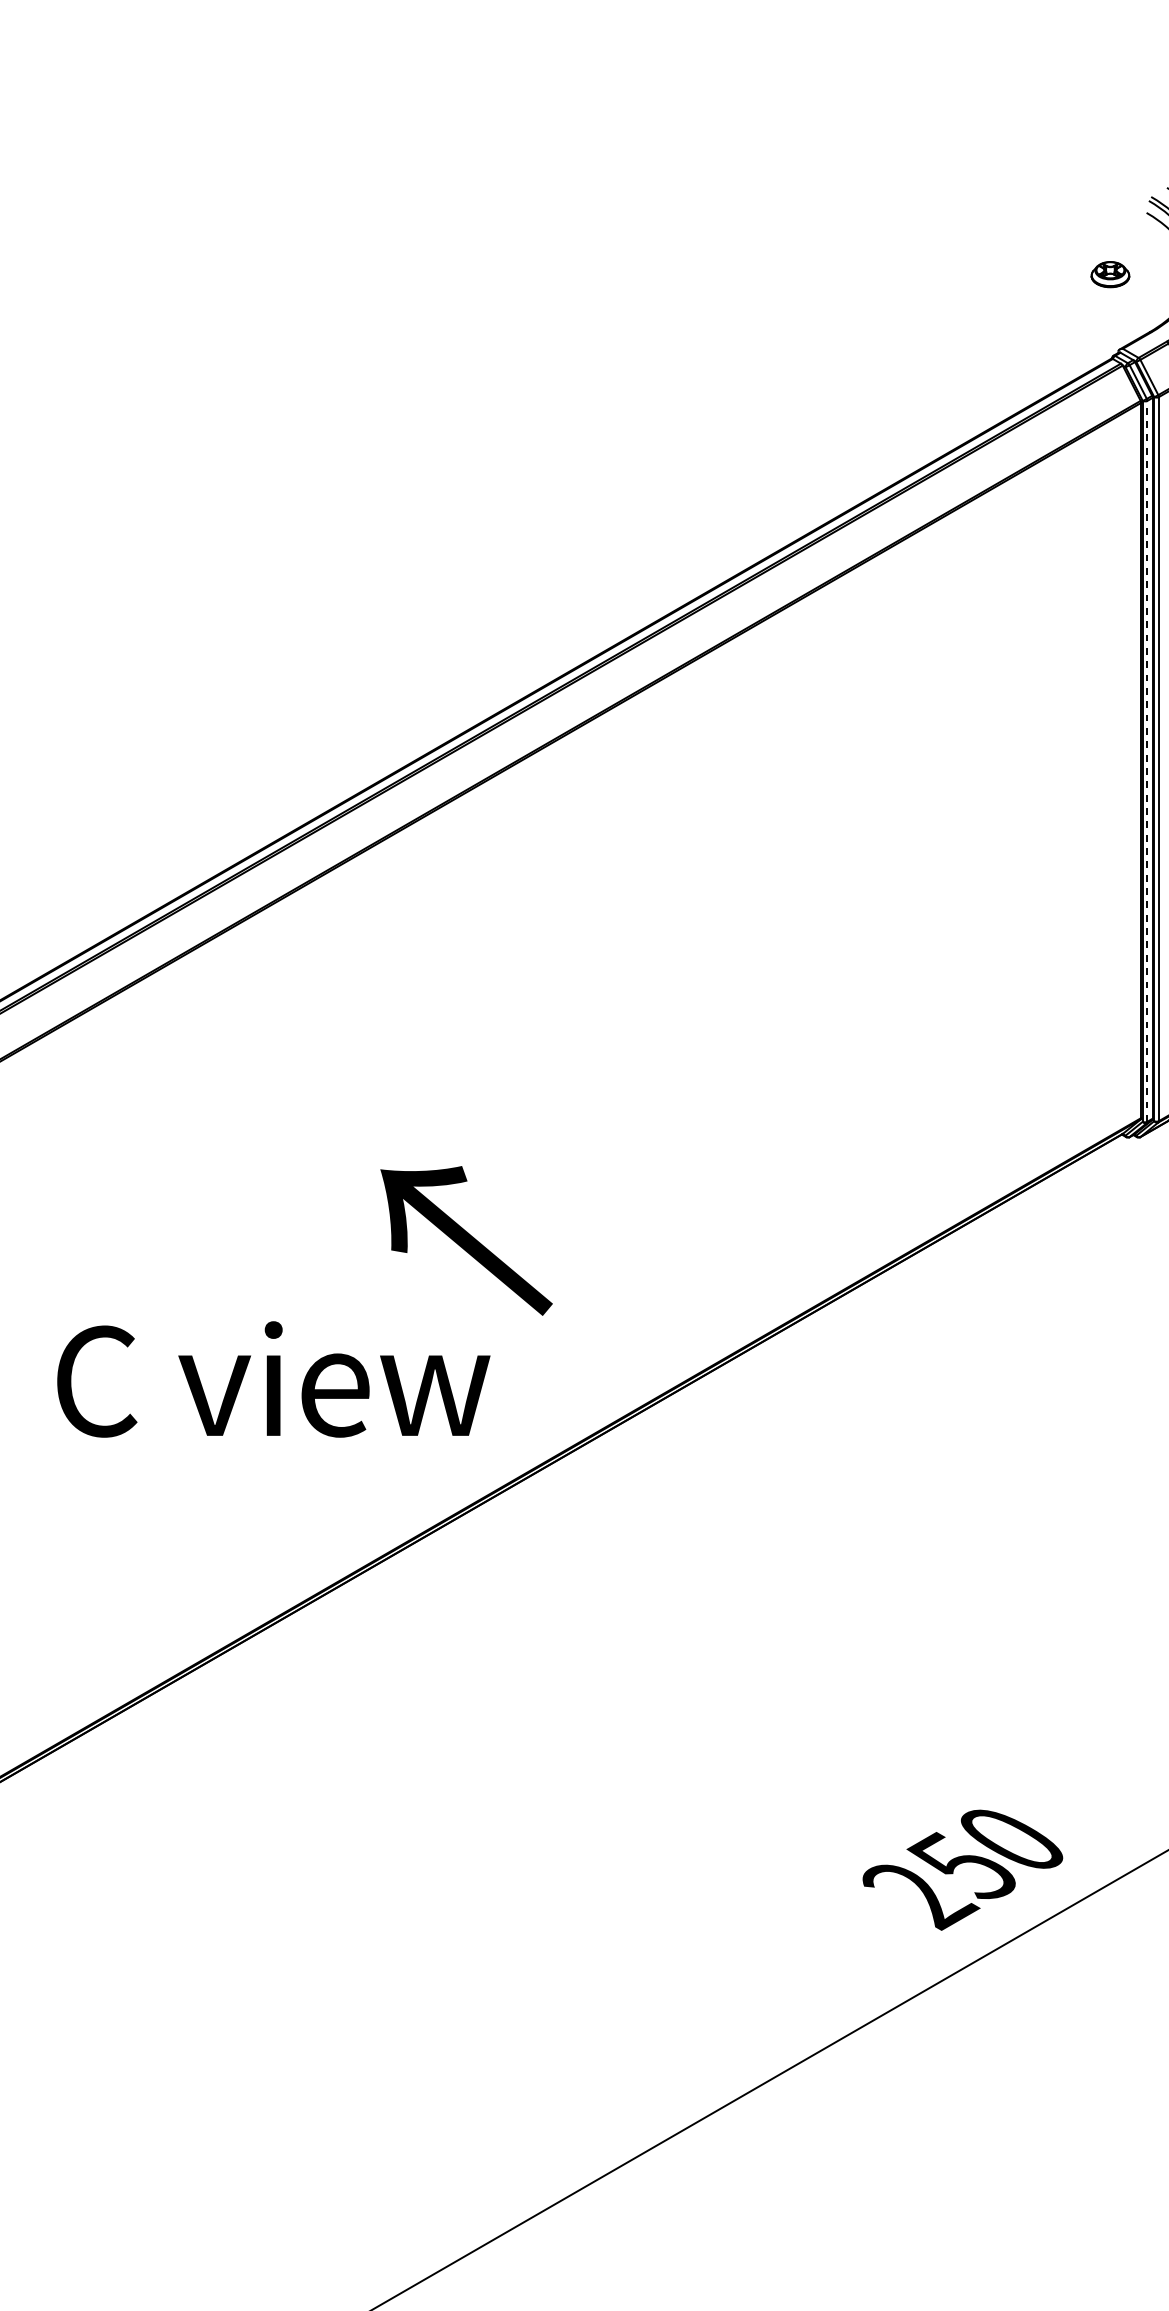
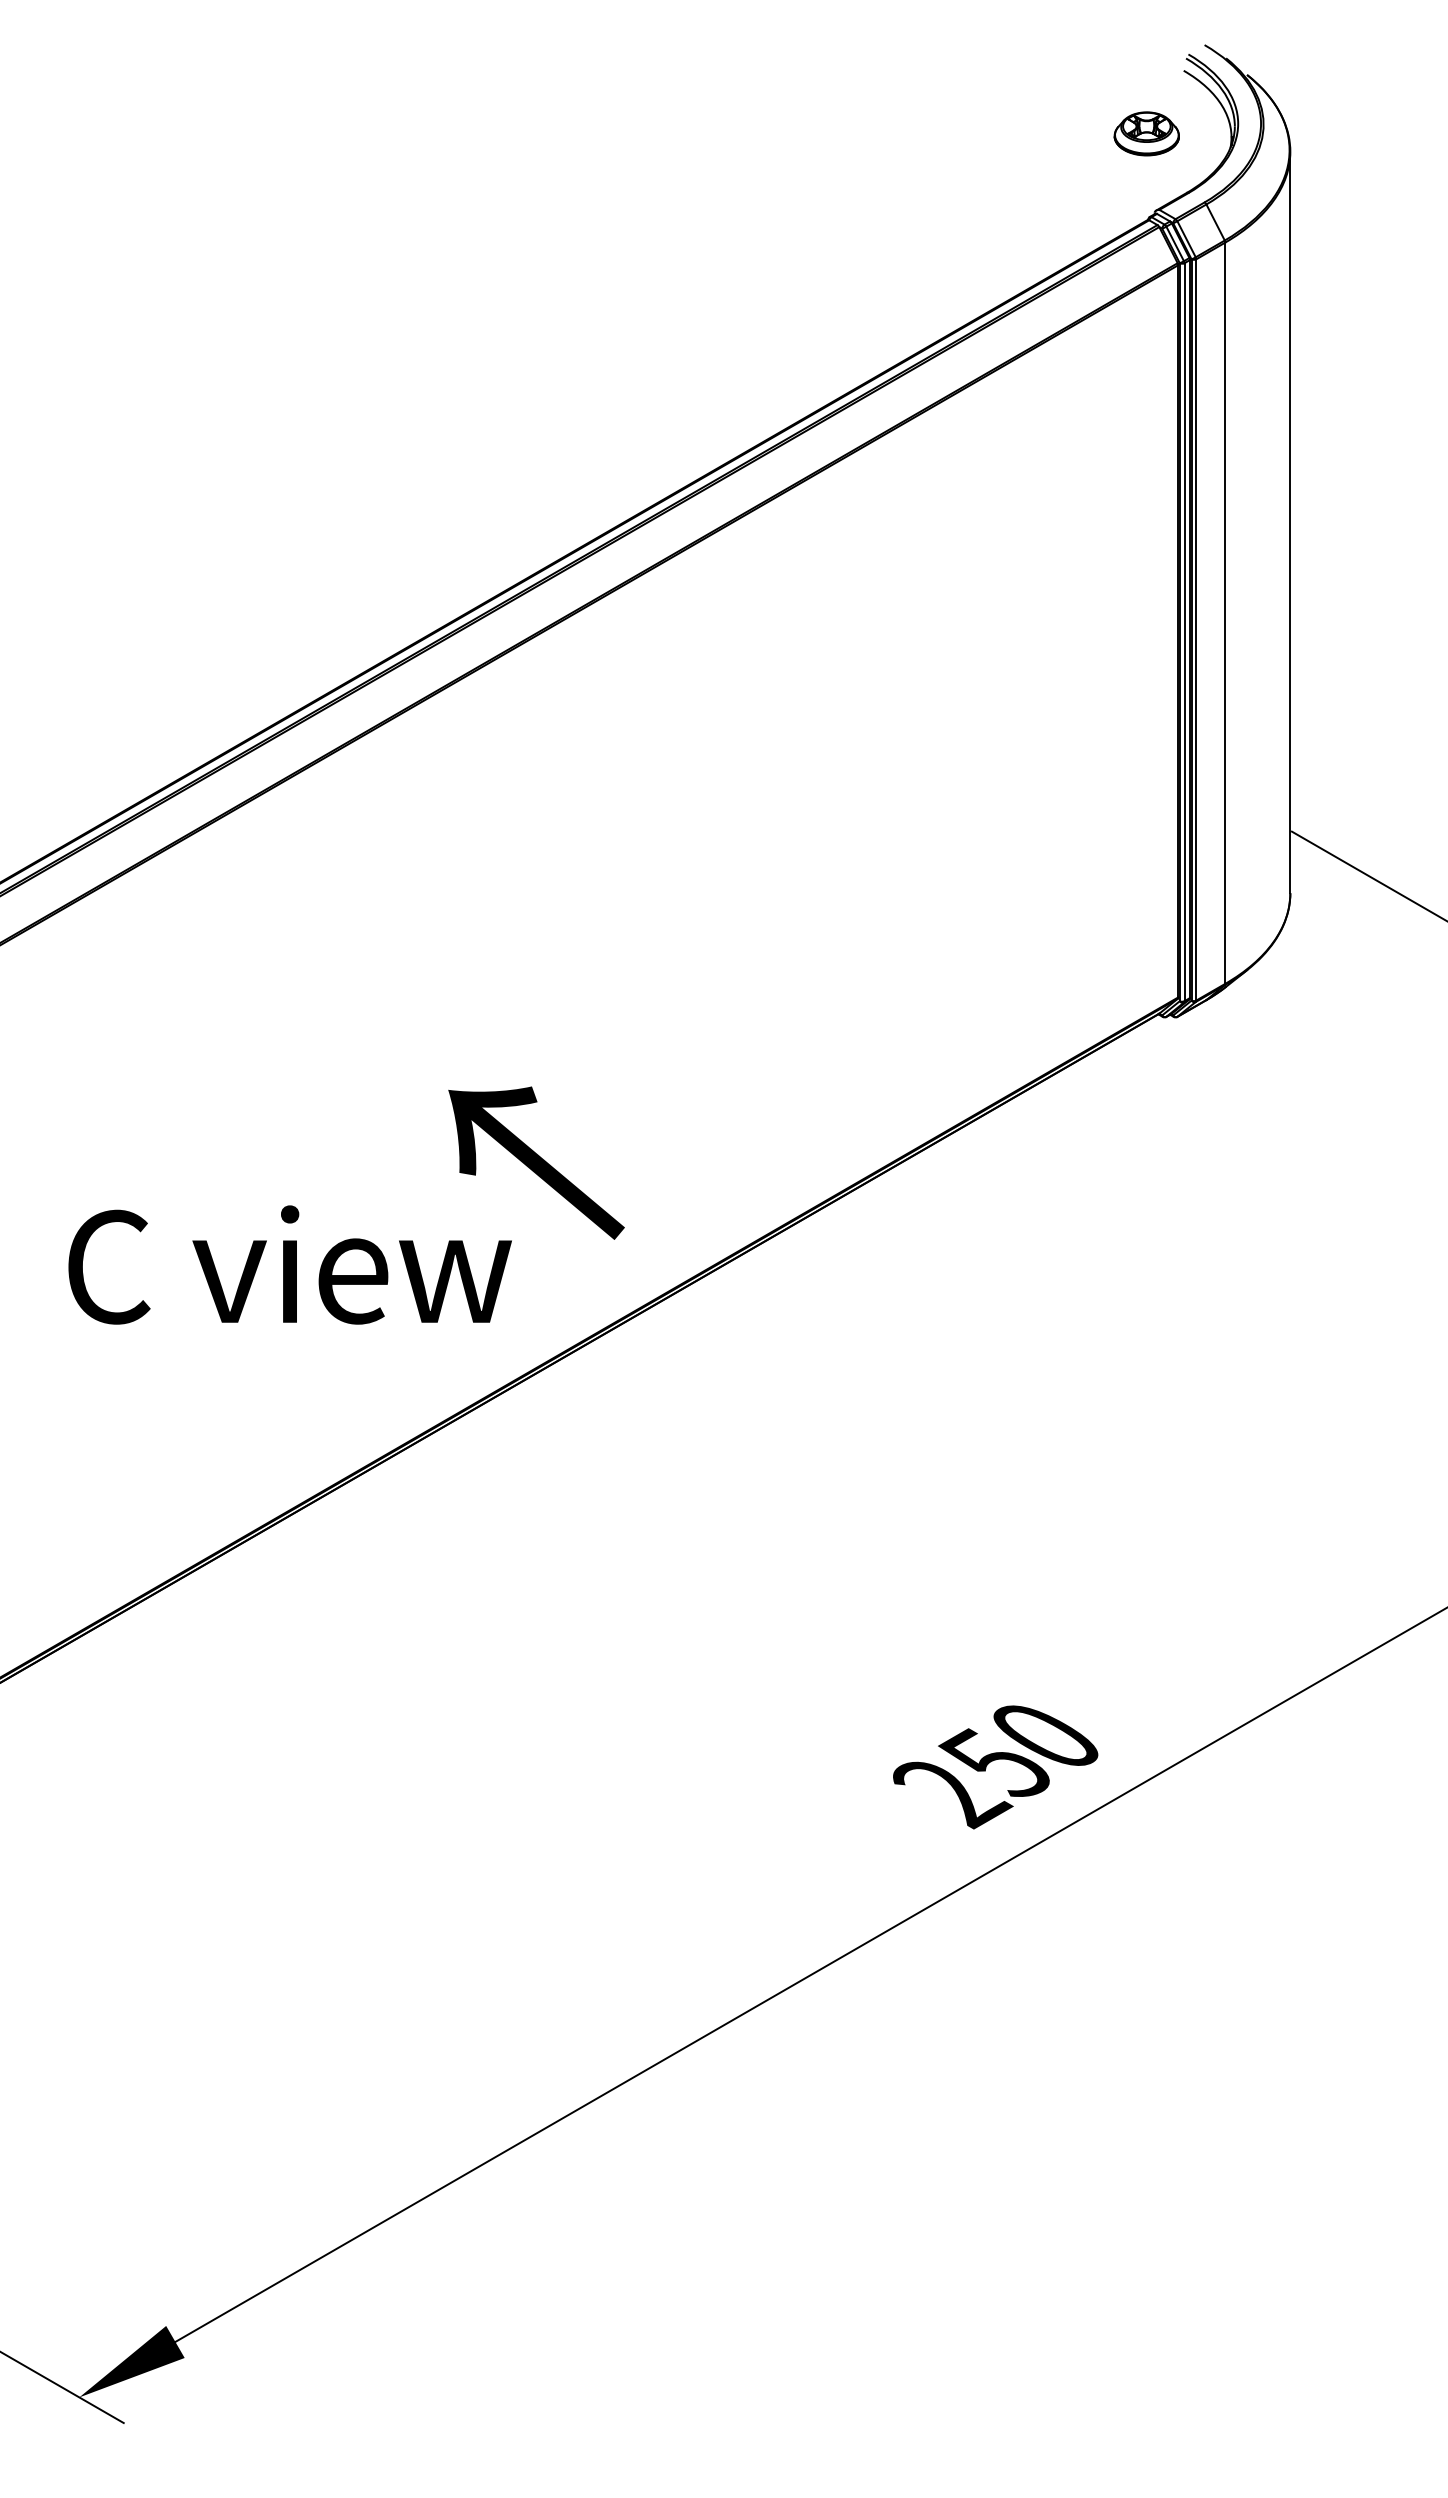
part: (1110, 274) -> (1146, 133), size x1.67
line: (1147, 761) -> (1184, 632), dashed -> solid
text: (466, 1240) -> (536, 1162), moved

